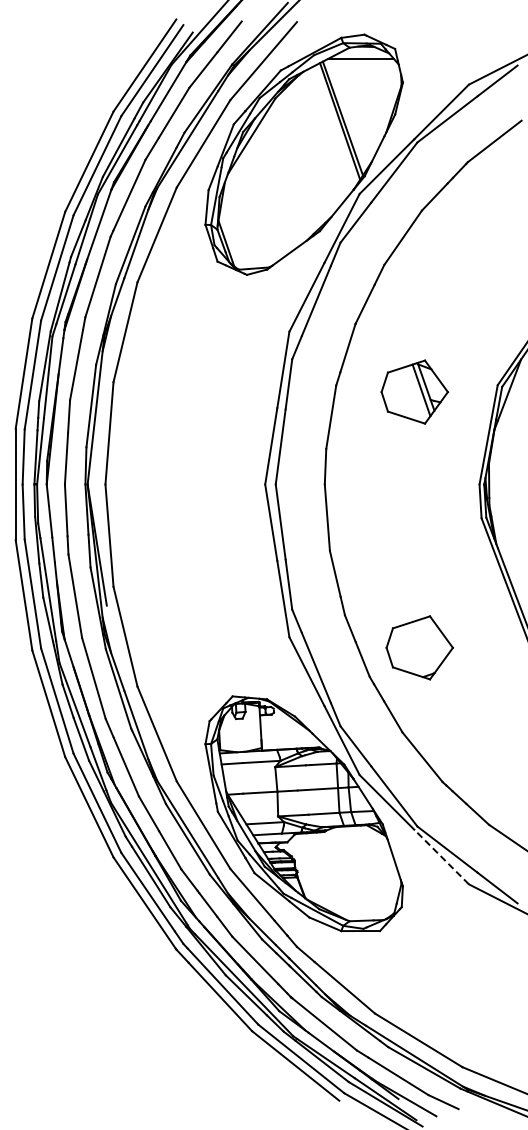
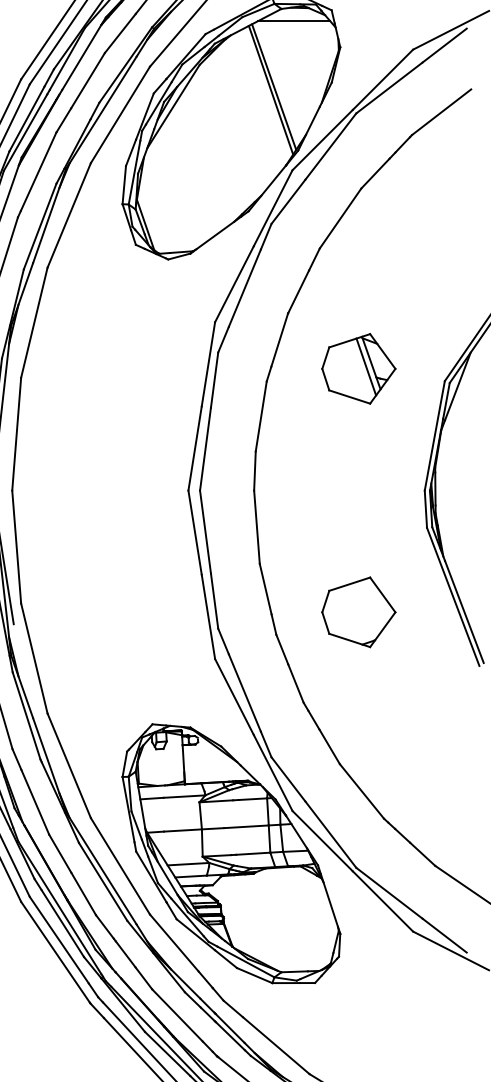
part: (414, 391) -> (358, 368), moved
part: (419, 647) -> (358, 611), moved
line: (441, 857) -> (382, 901), dashed -> solid

